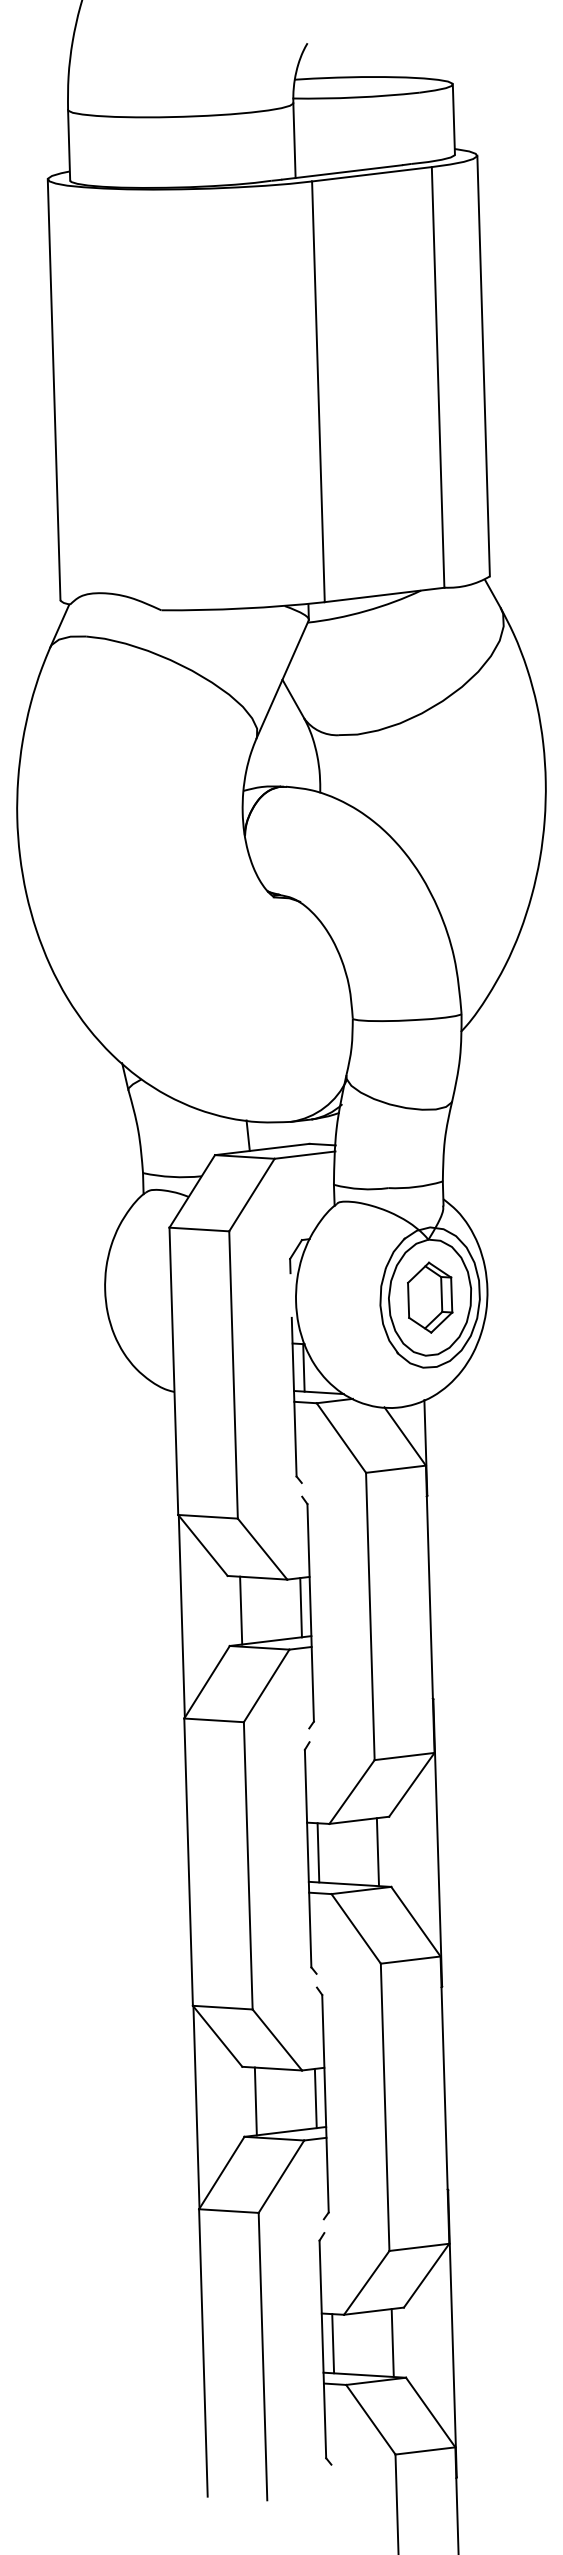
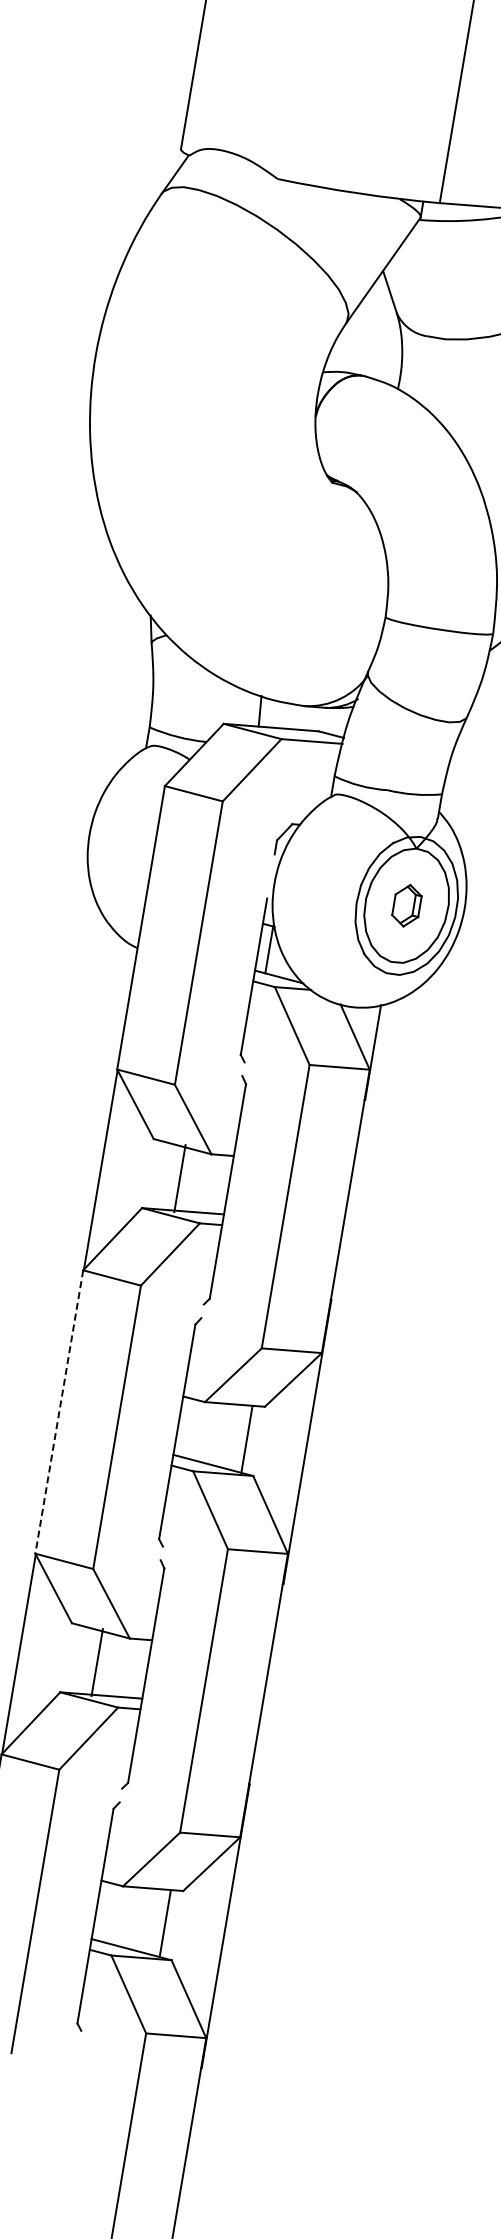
part: (430, 1297) -> (407, 905), size x0.6
line: (300, 1607) -> (218, 1184), removed
line: (241, 1610) -> (180, 1178), moved
line: (318, 1852) -> (188, 1427), removed
line: (188, 1862) -> (59, 1412), solid -> dashed
line: (315, 2098) -> (137, 1668), removed
line: (255, 2101) -> (96, 1662), moved
line: (333, 2343) -> (107, 1912), removed

